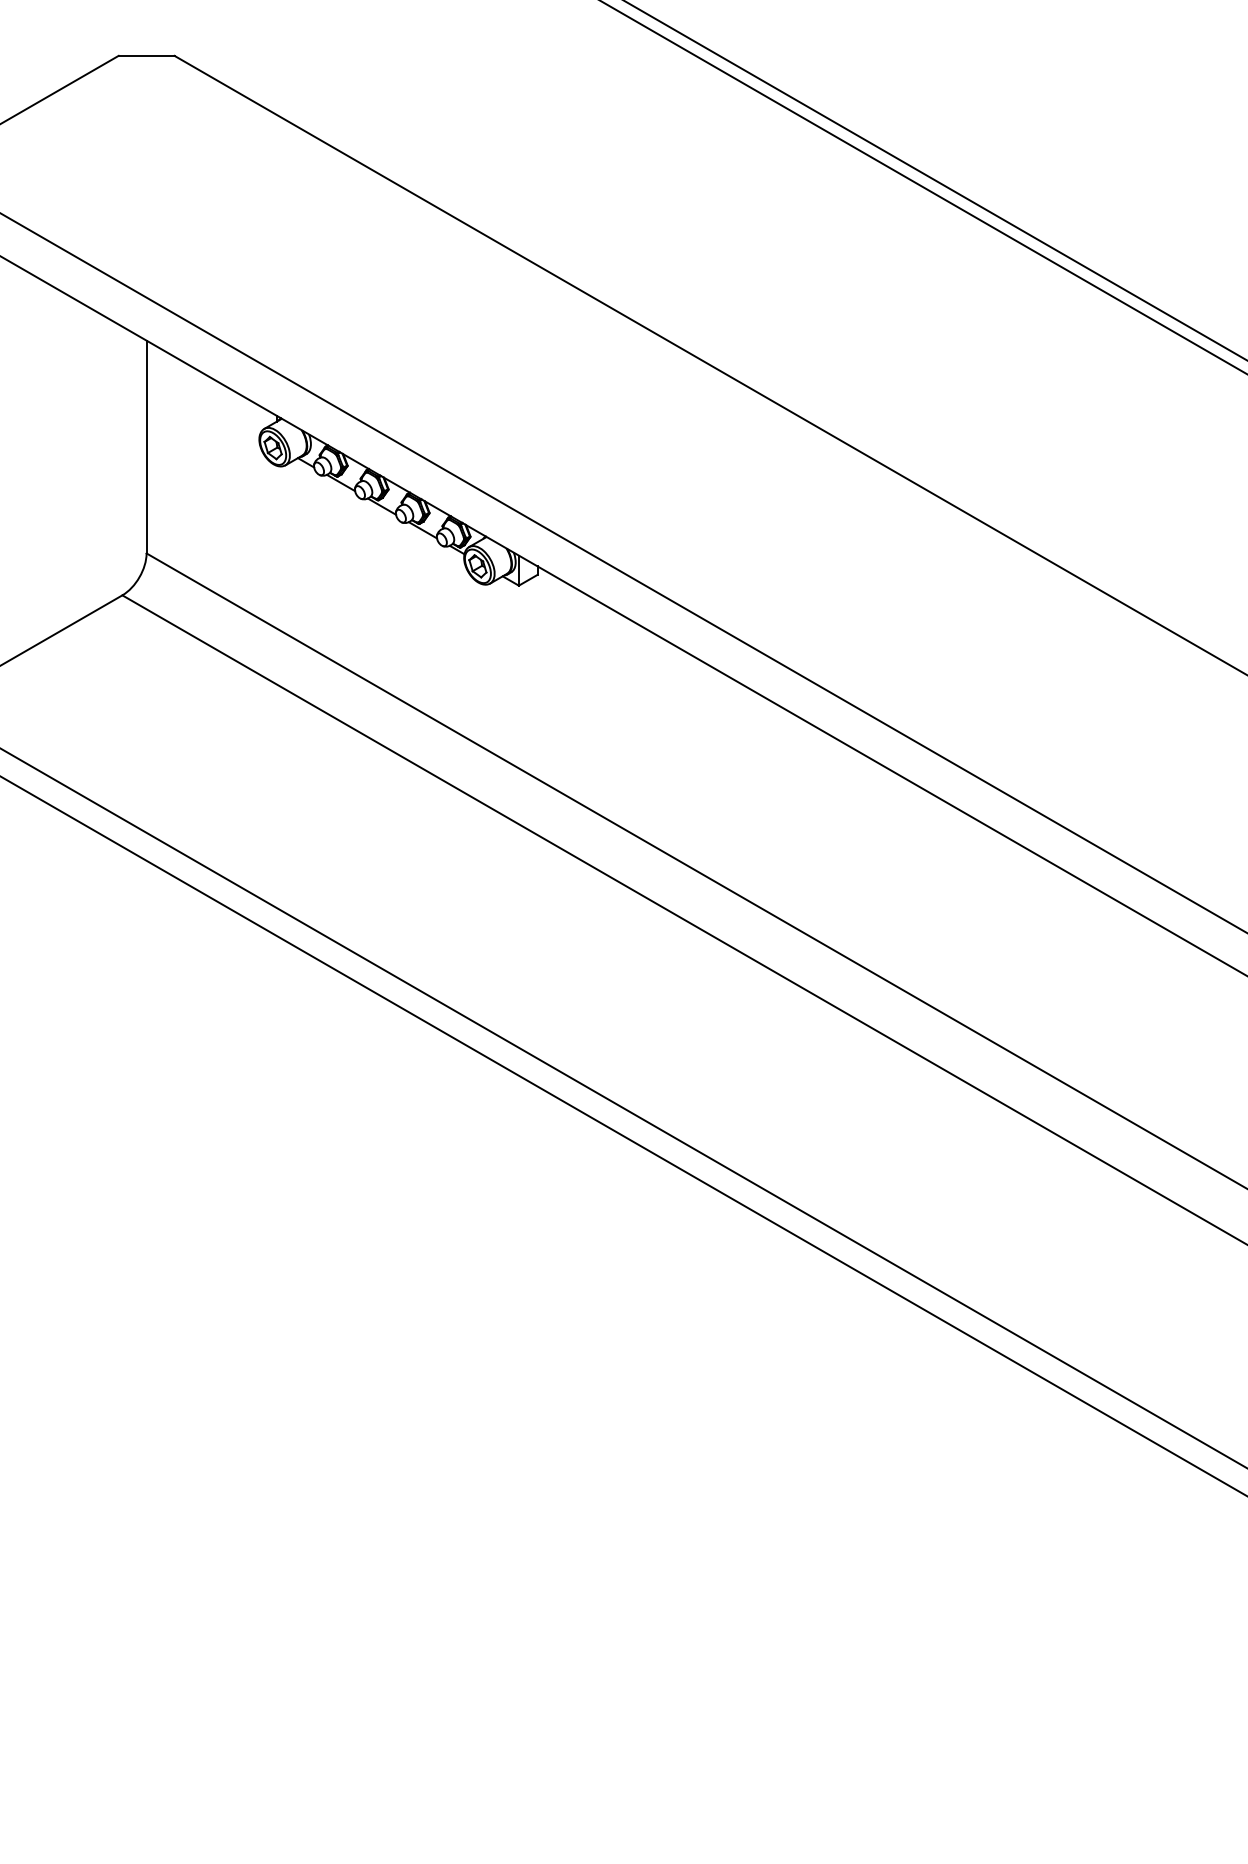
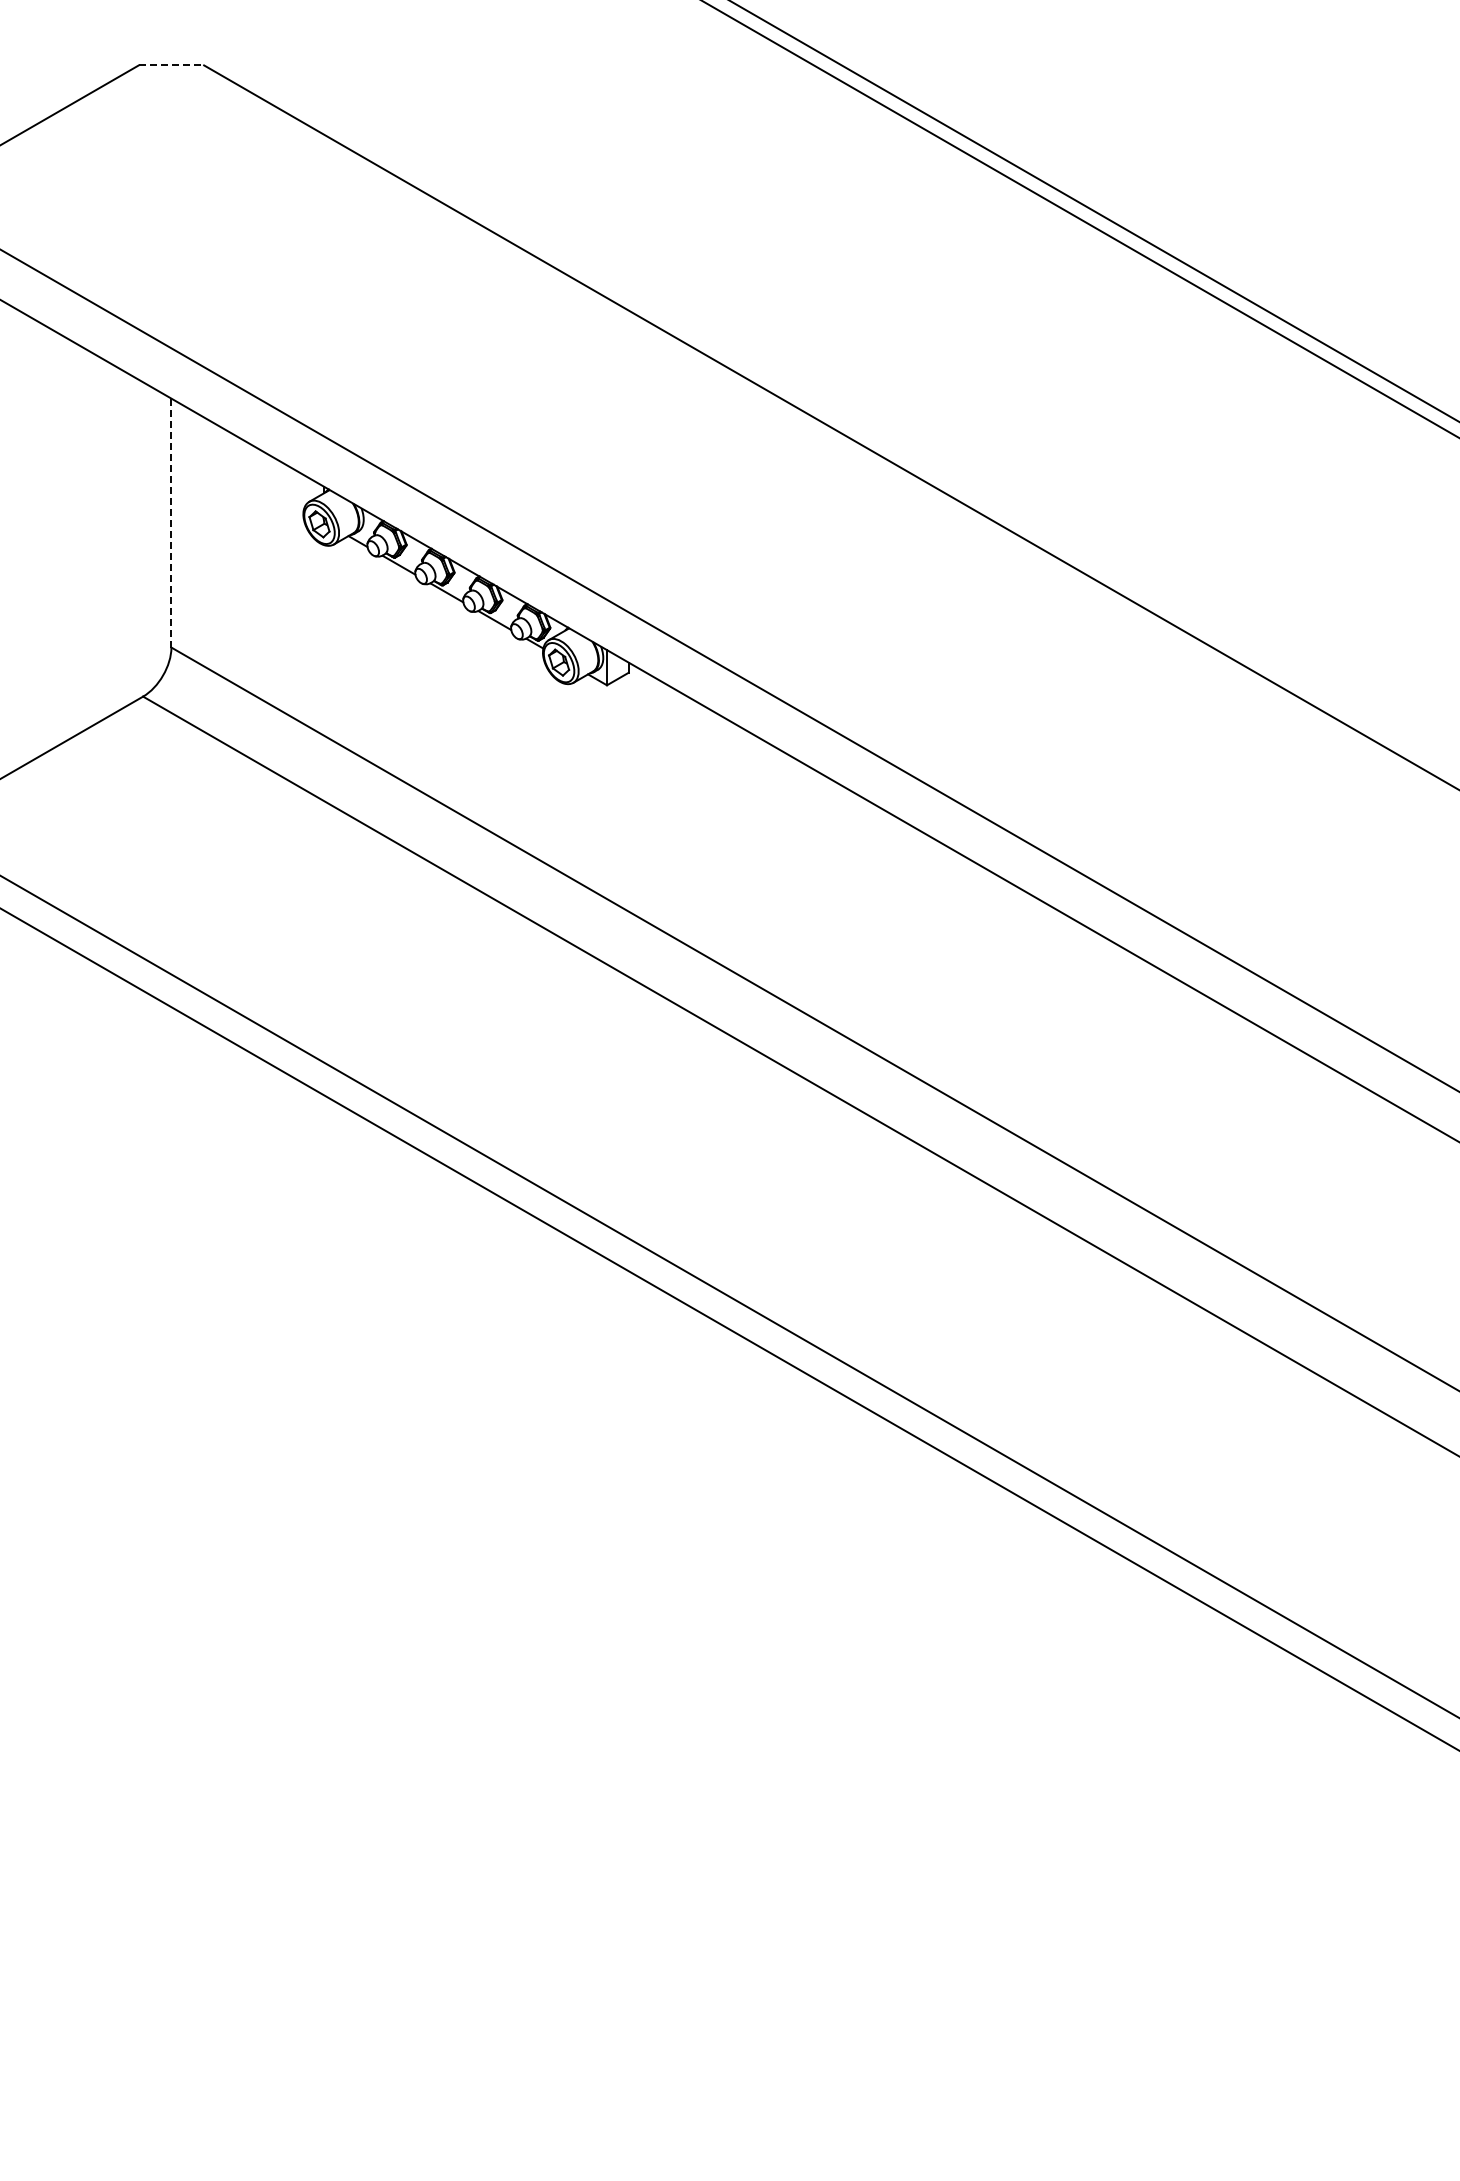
line: (146, 55) -> (171, 65), solid -> dashed
line: (146, 446) -> (171, 522), solid -> dashed

